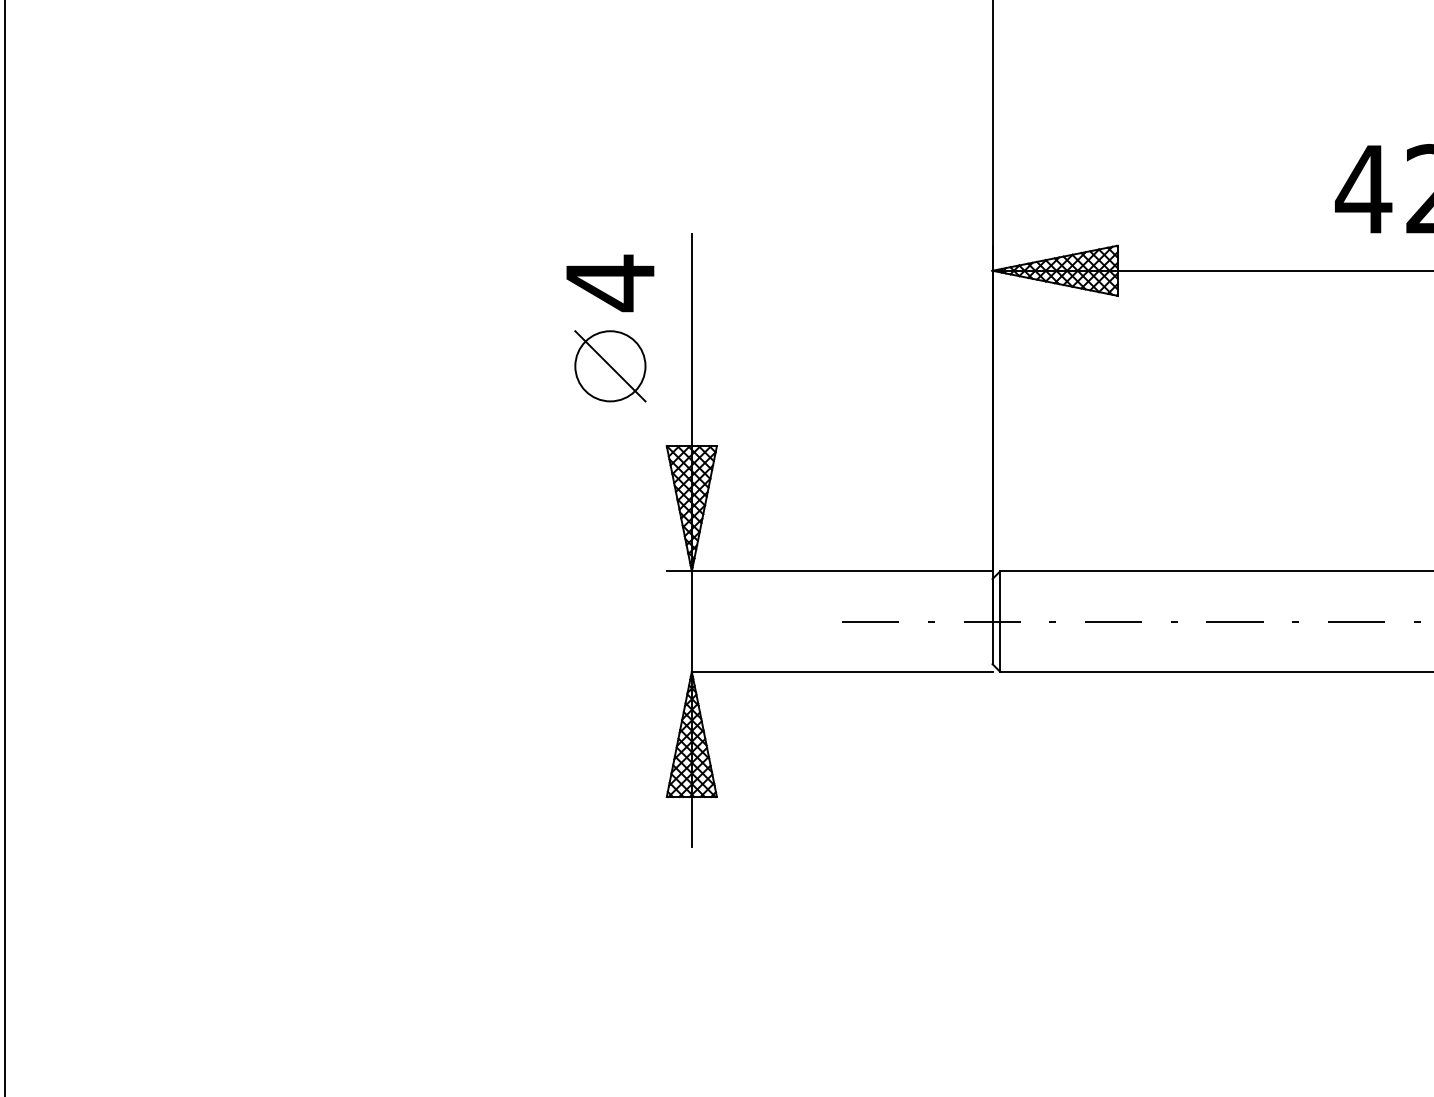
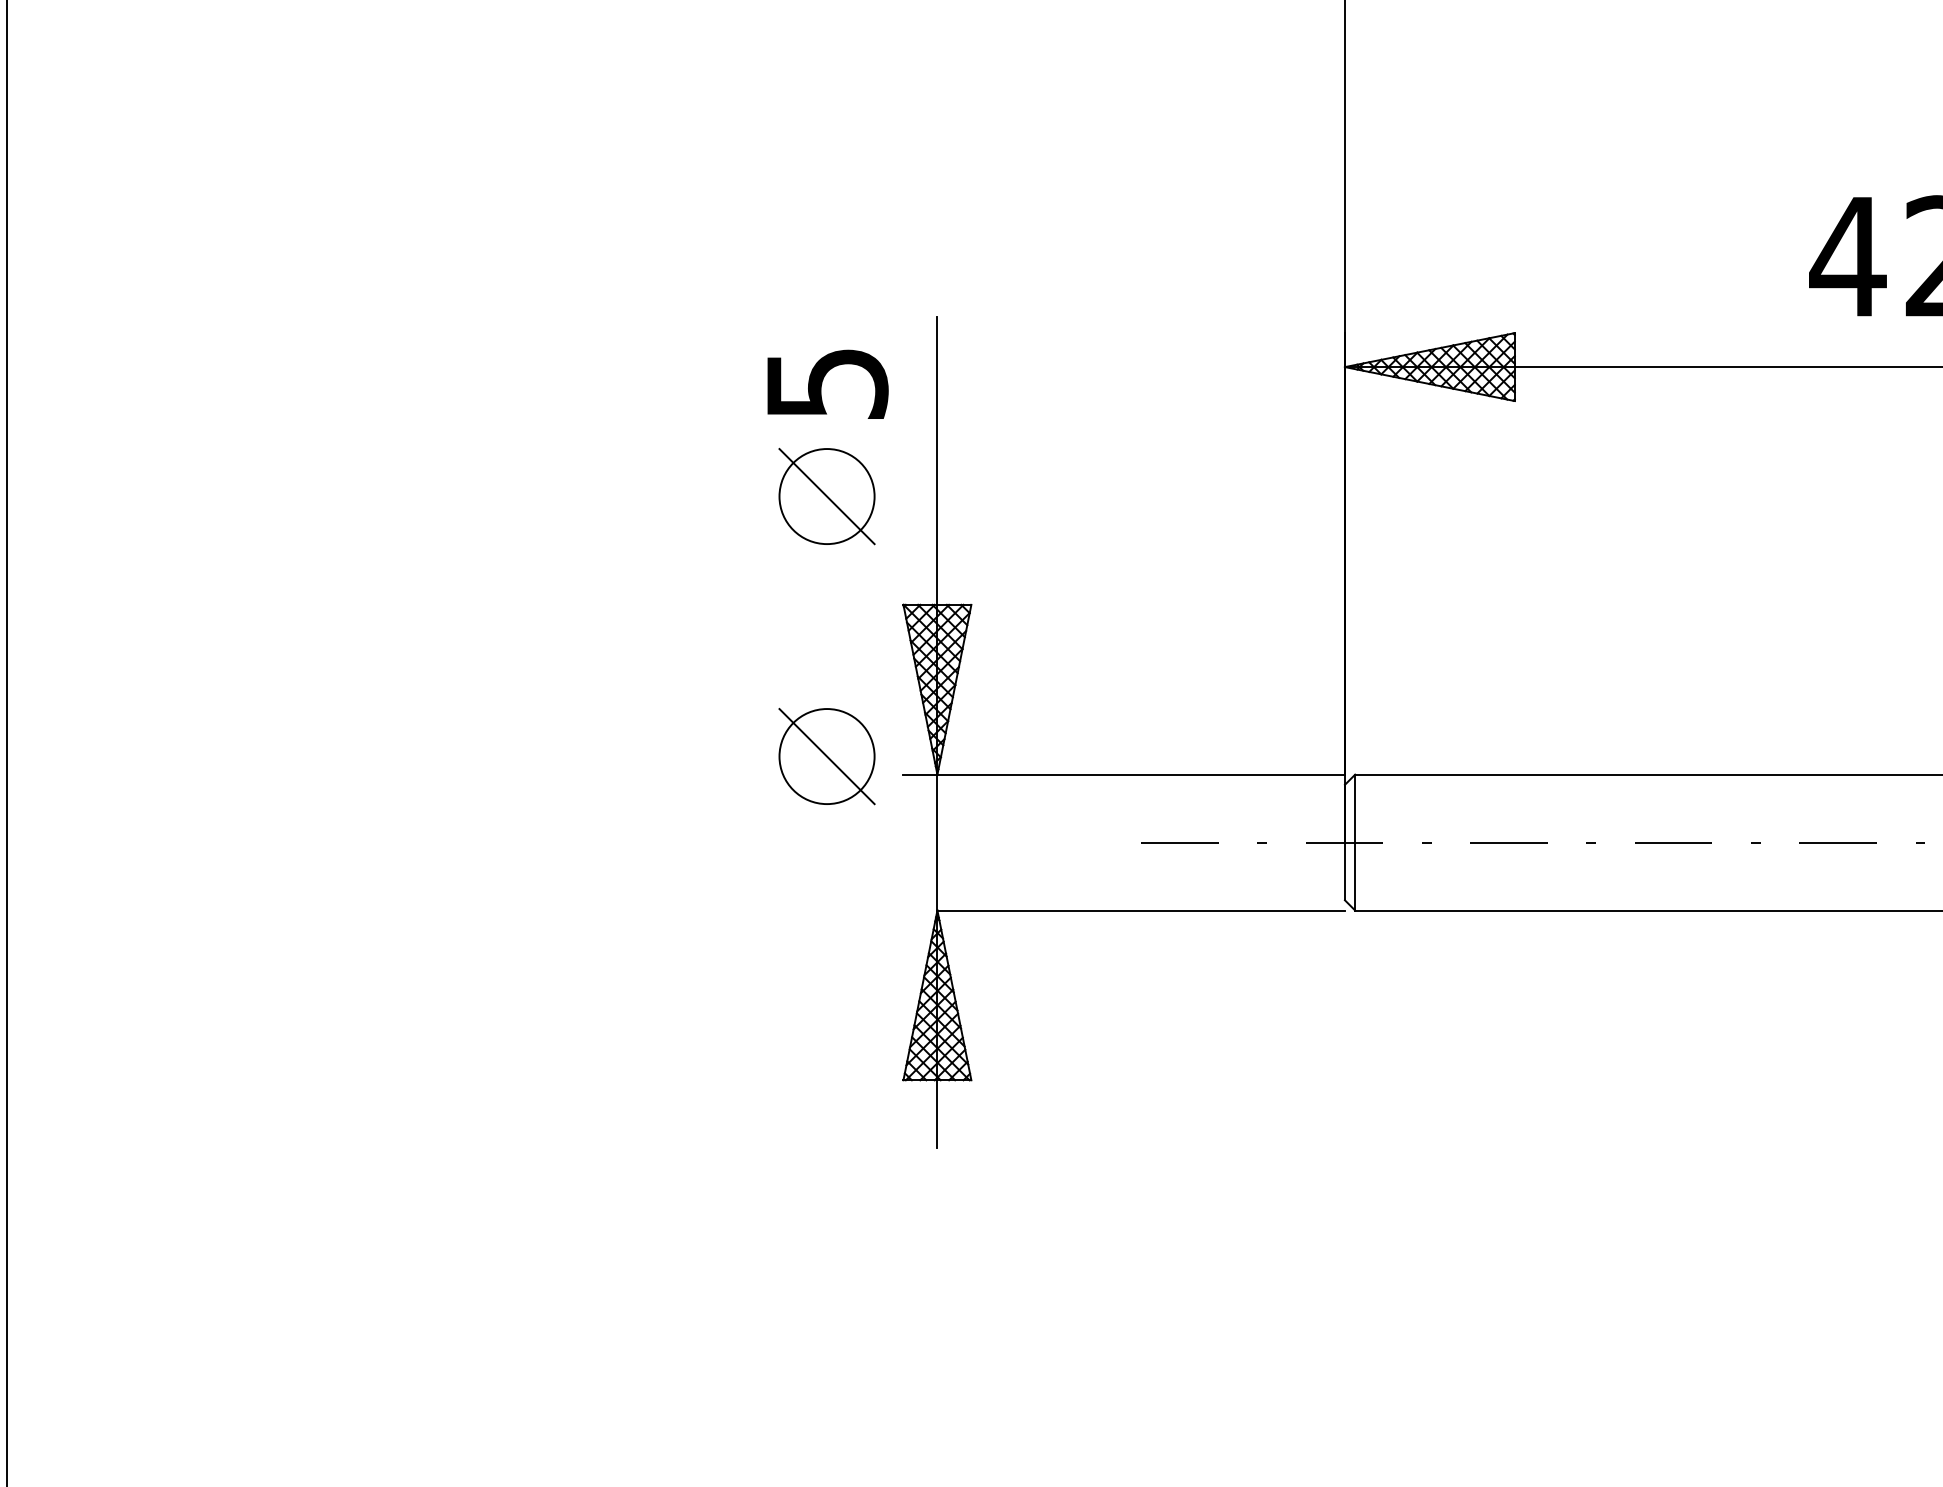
text: (610, 283) -> (827, 384), 4 -> 5
part: (610, 558) -> (826, 756), added

